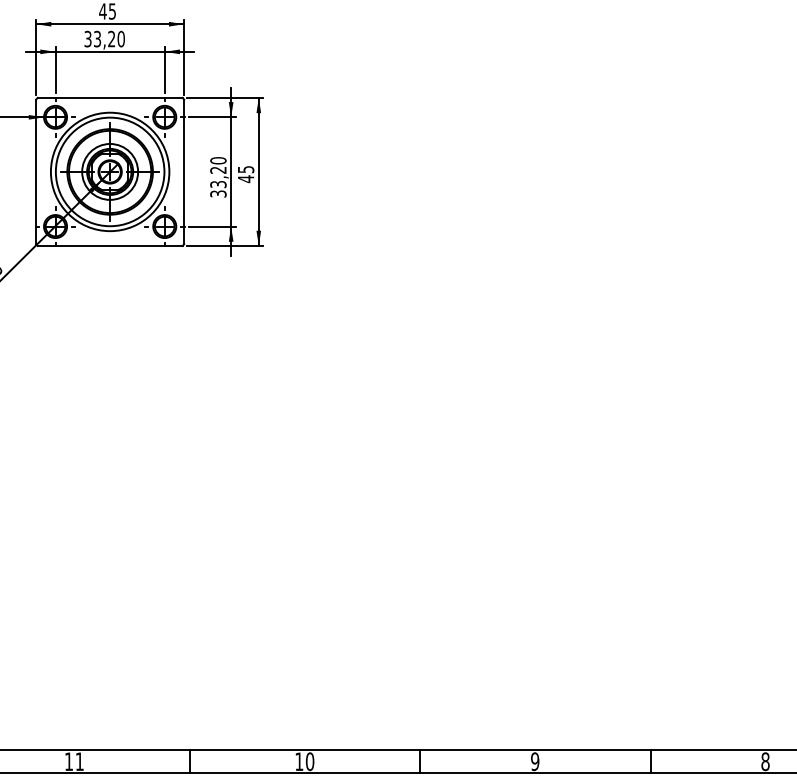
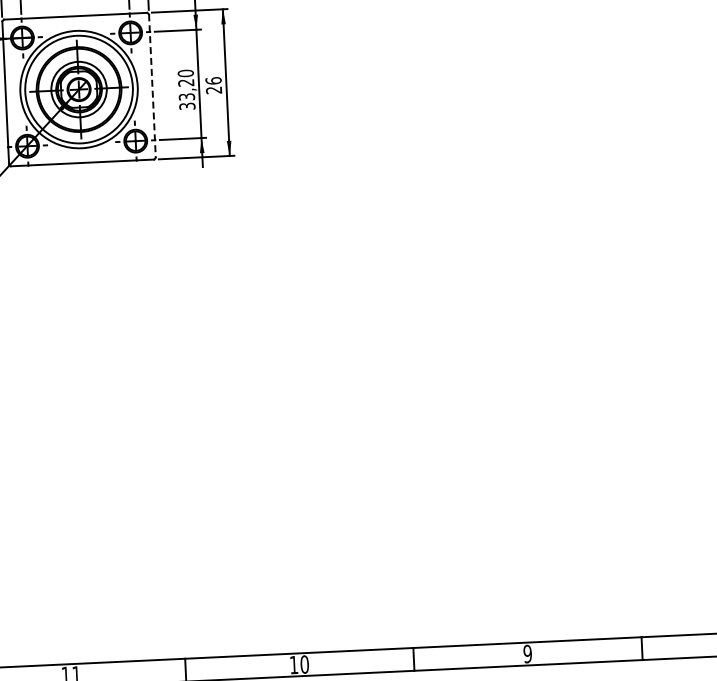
line: (184, 172) -> (152, 86), solid -> dashed
text: (245, 174) -> (213, 85), 45 -> 26

